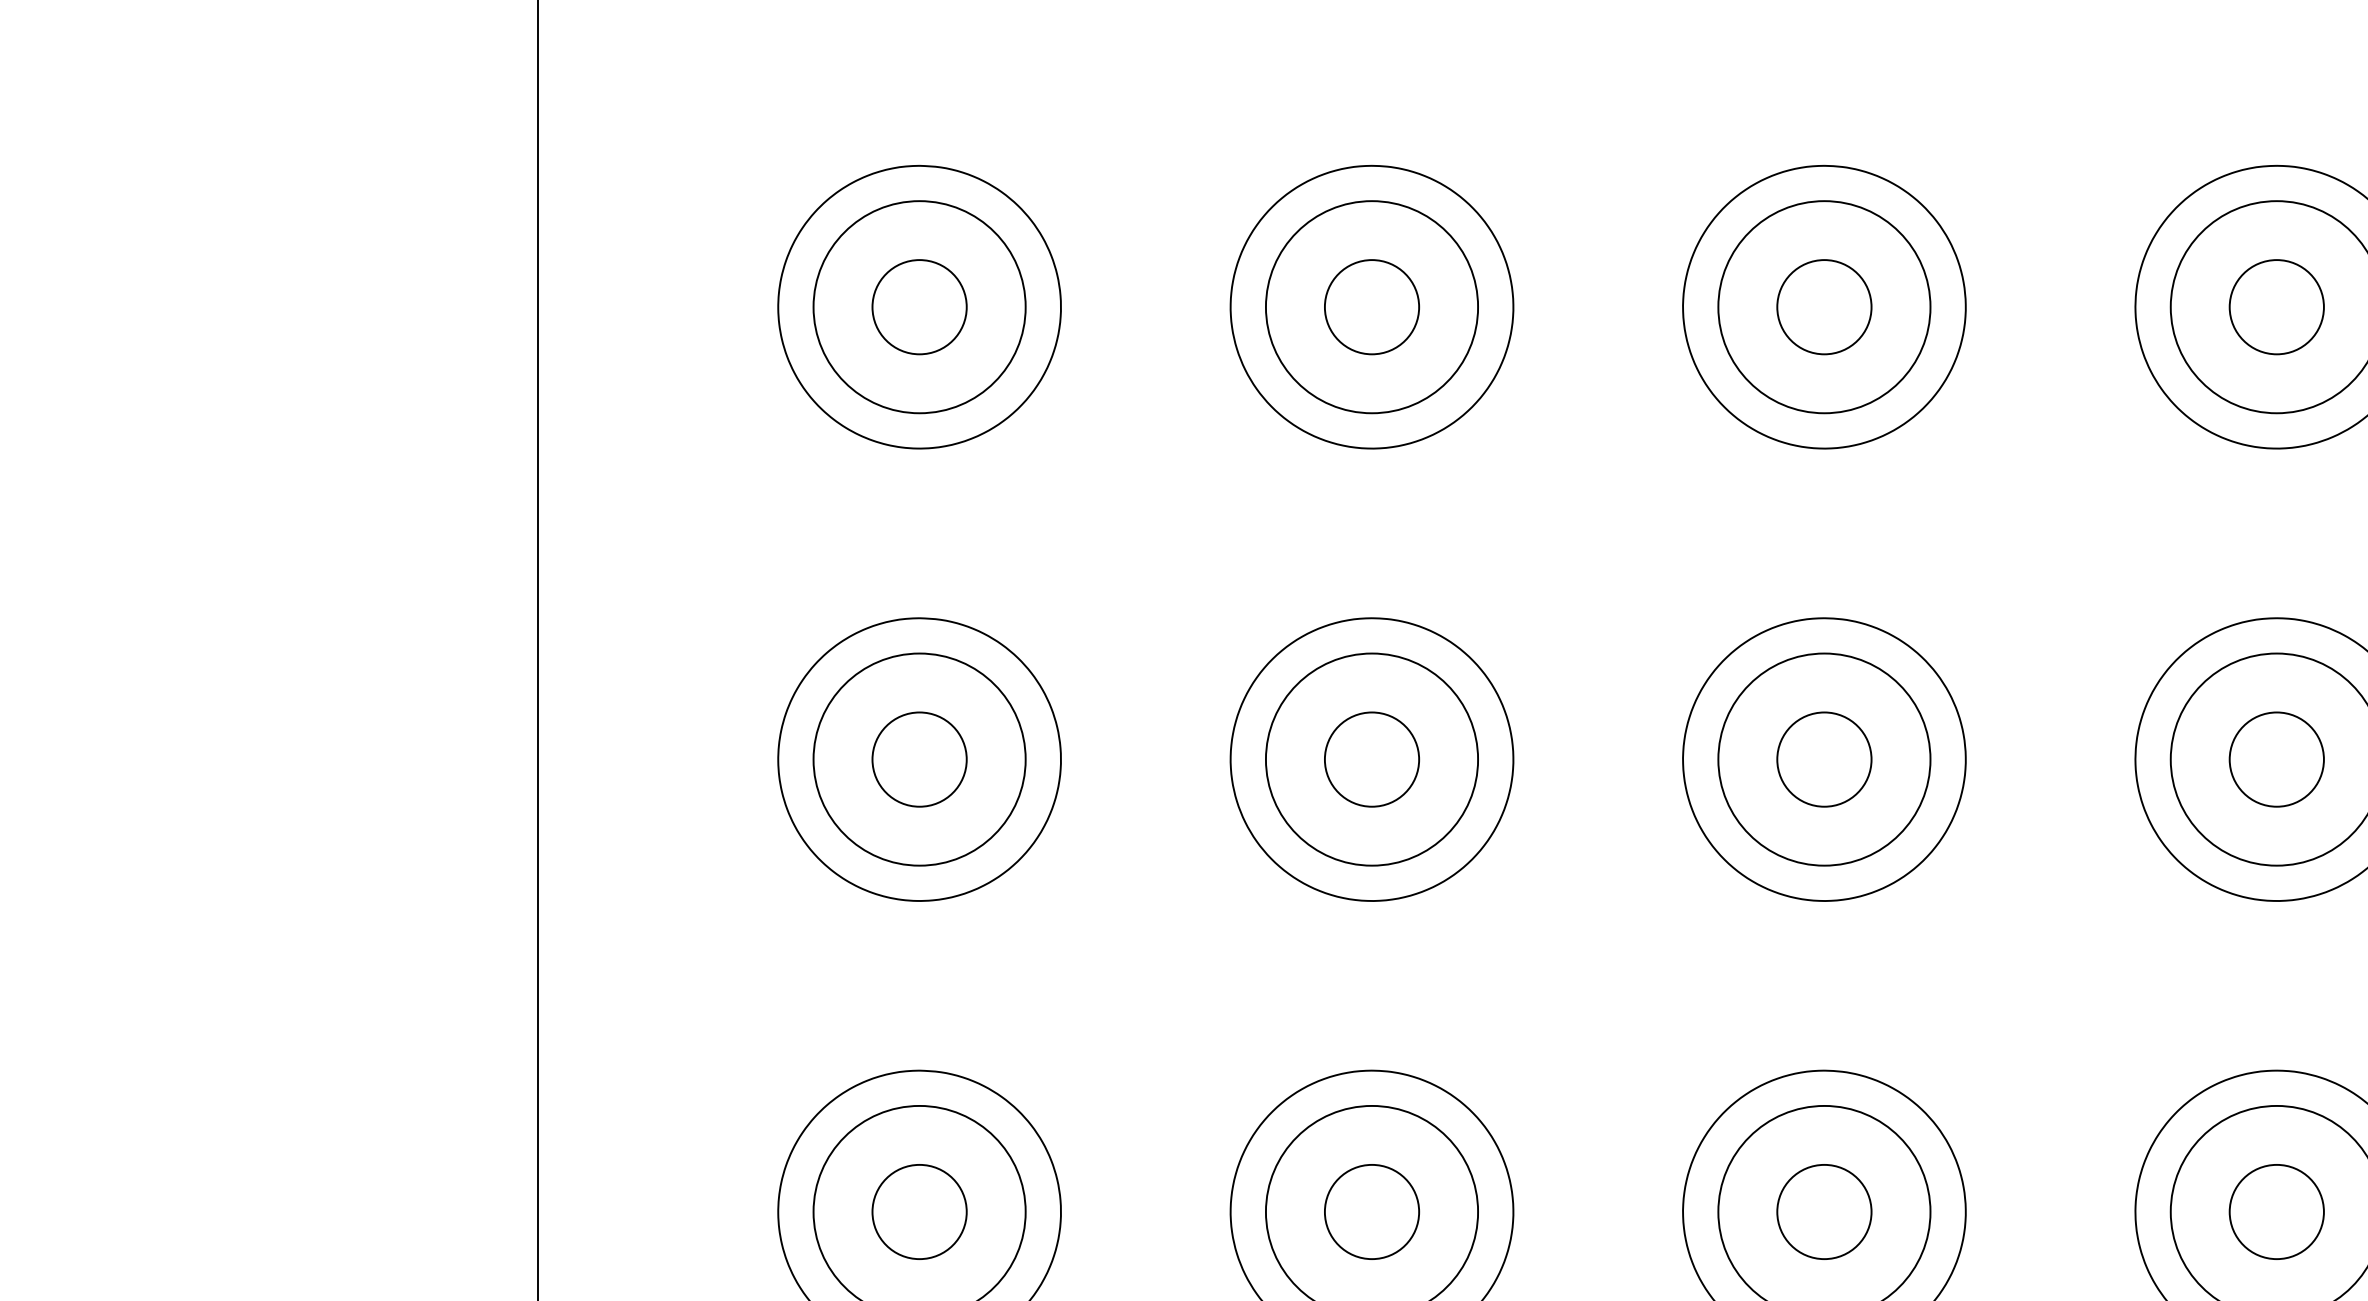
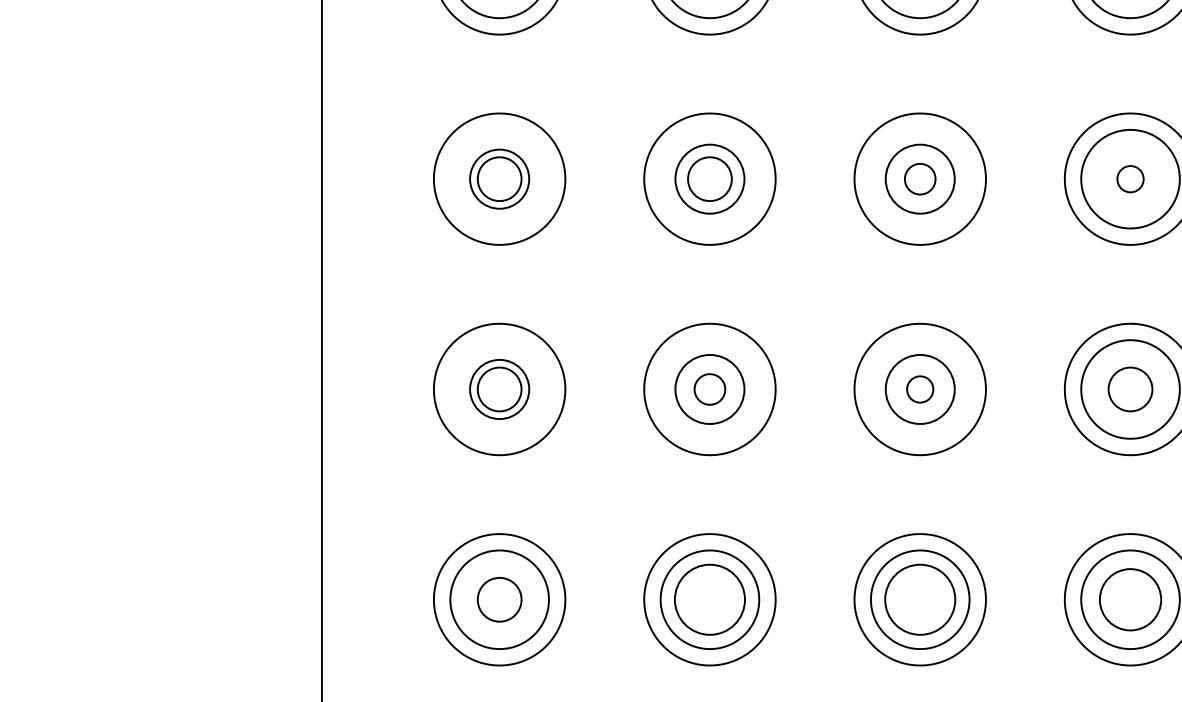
circle: (919, 305) -> (499, 178), size x0.6
circle: (1371, 305) -> (709, 178), size x0.7
circle: (1822, 305) -> (919, 178), size x0.7
circle: (1824, 307) -> (920, 179), size x0.7
circle: (2276, 307) -> (1130, 179), size x0.6
circle: (919, 759) -> (499, 389), size x0.6
circle: (1371, 759) -> (709, 389), size x0.7
circle: (1371, 759) -> (709, 389), size x0.7
circle: (1822, 759) -> (919, 389), size x0.7
circle: (1824, 759) -> (920, 389), size x0.6
circle: (1371, 1211) -> (709, 599), size x1.6
circle: (1824, 1211) -> (920, 599), size x1.6
circle: (2276, 1211) -> (1130, 599), size x1.4

